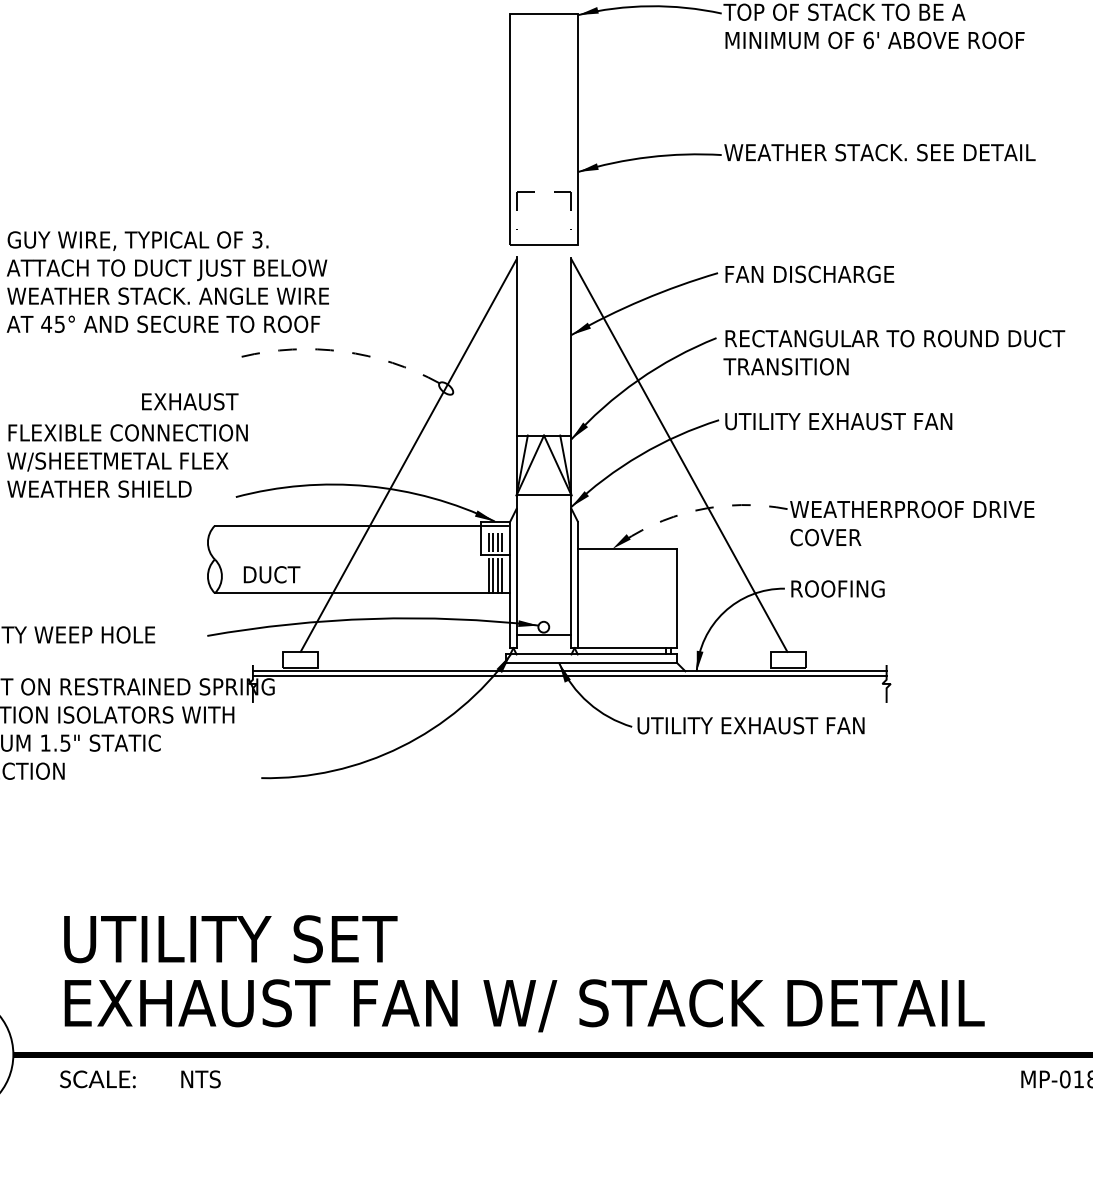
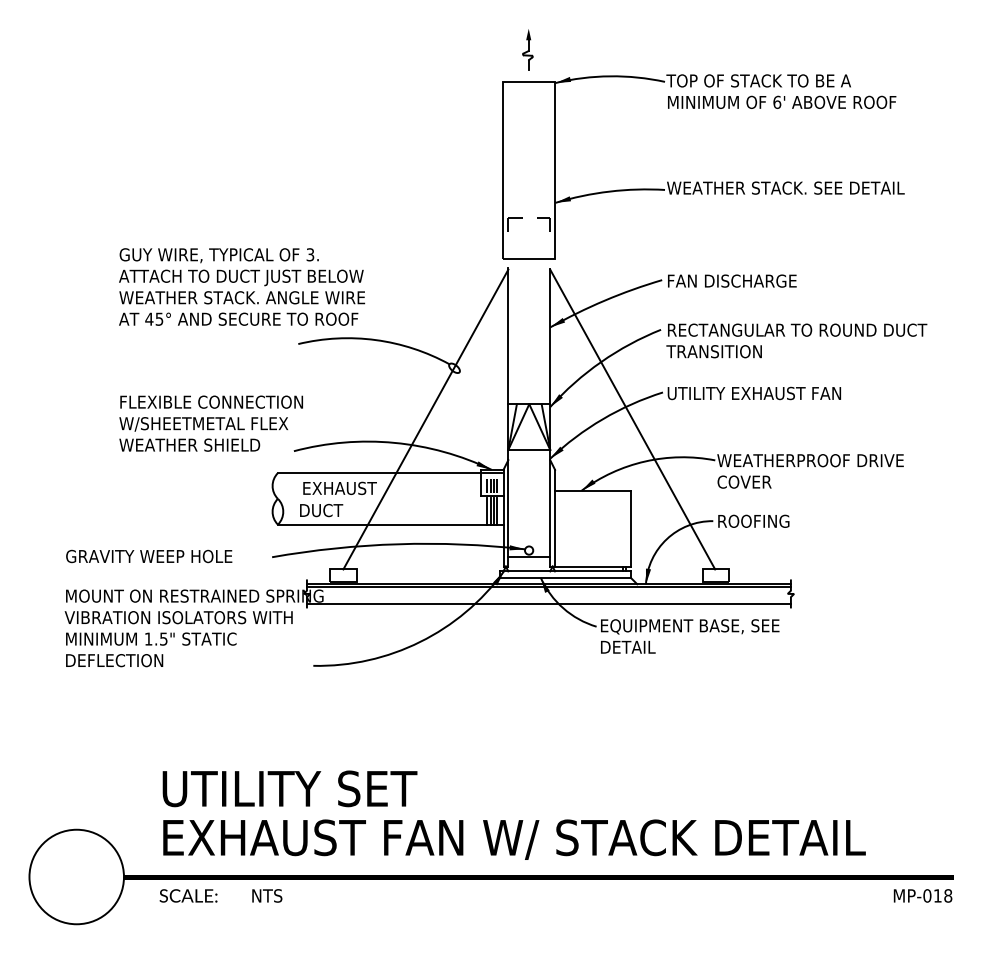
arc: (342, 352) -> (375, 340), dashed -> solid
text: (189, 400) -> (339, 487), moved
arc: (696, 510) -> (645, 461), dashed -> solid
line: (569, 696) -> (548, 603), added
text: (753, 739) -> (689, 636), UTILITY EXHAUST FAN -> EQUIPMENT BASE, SEE DETAIL

